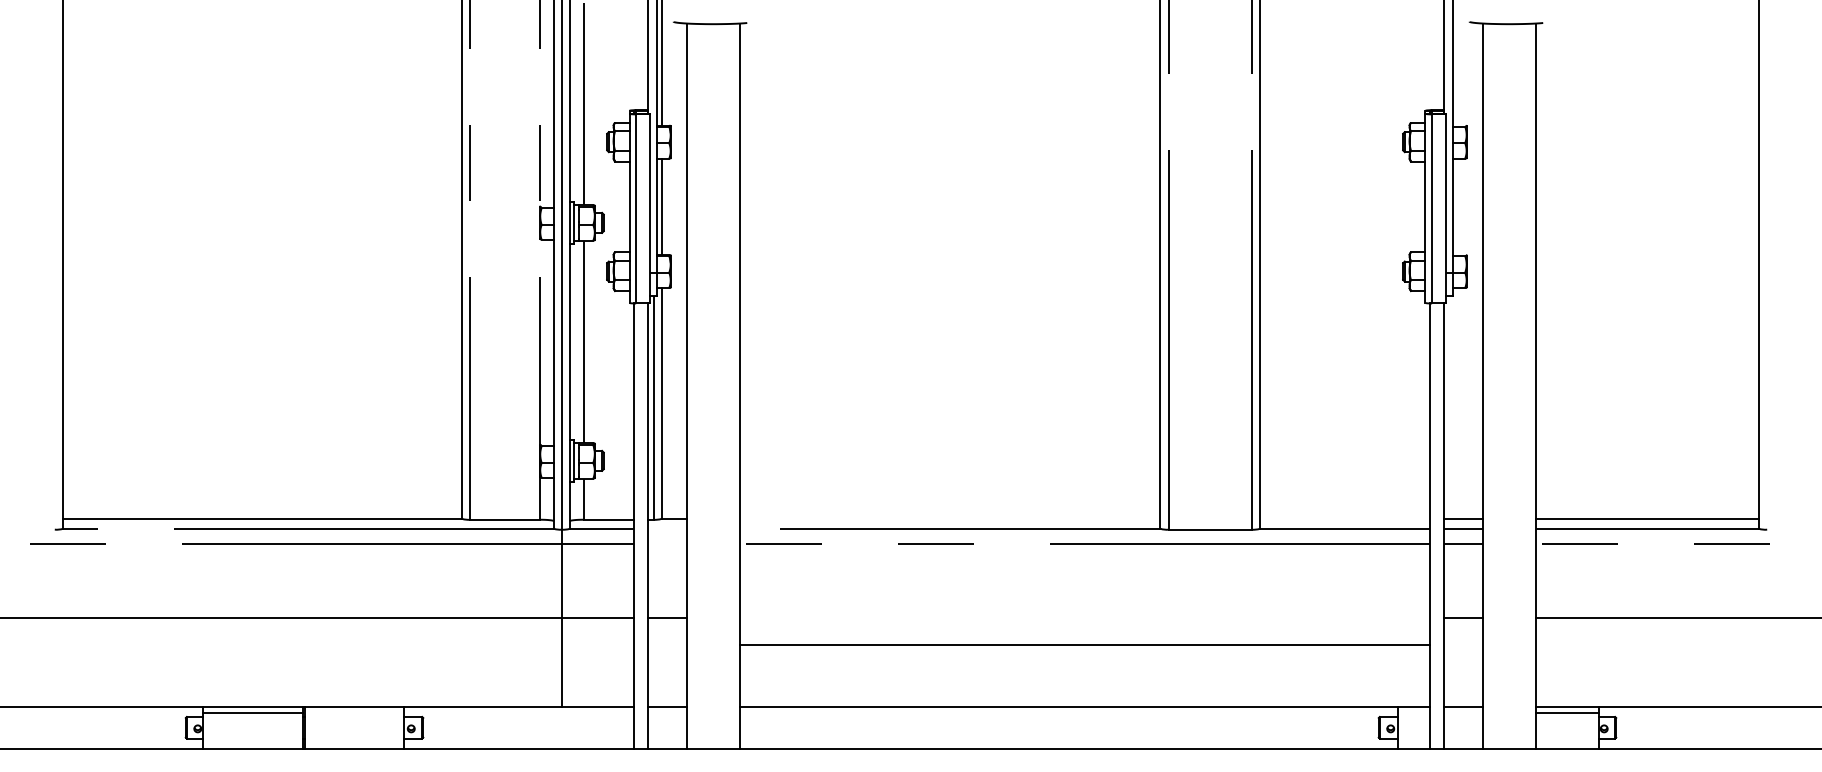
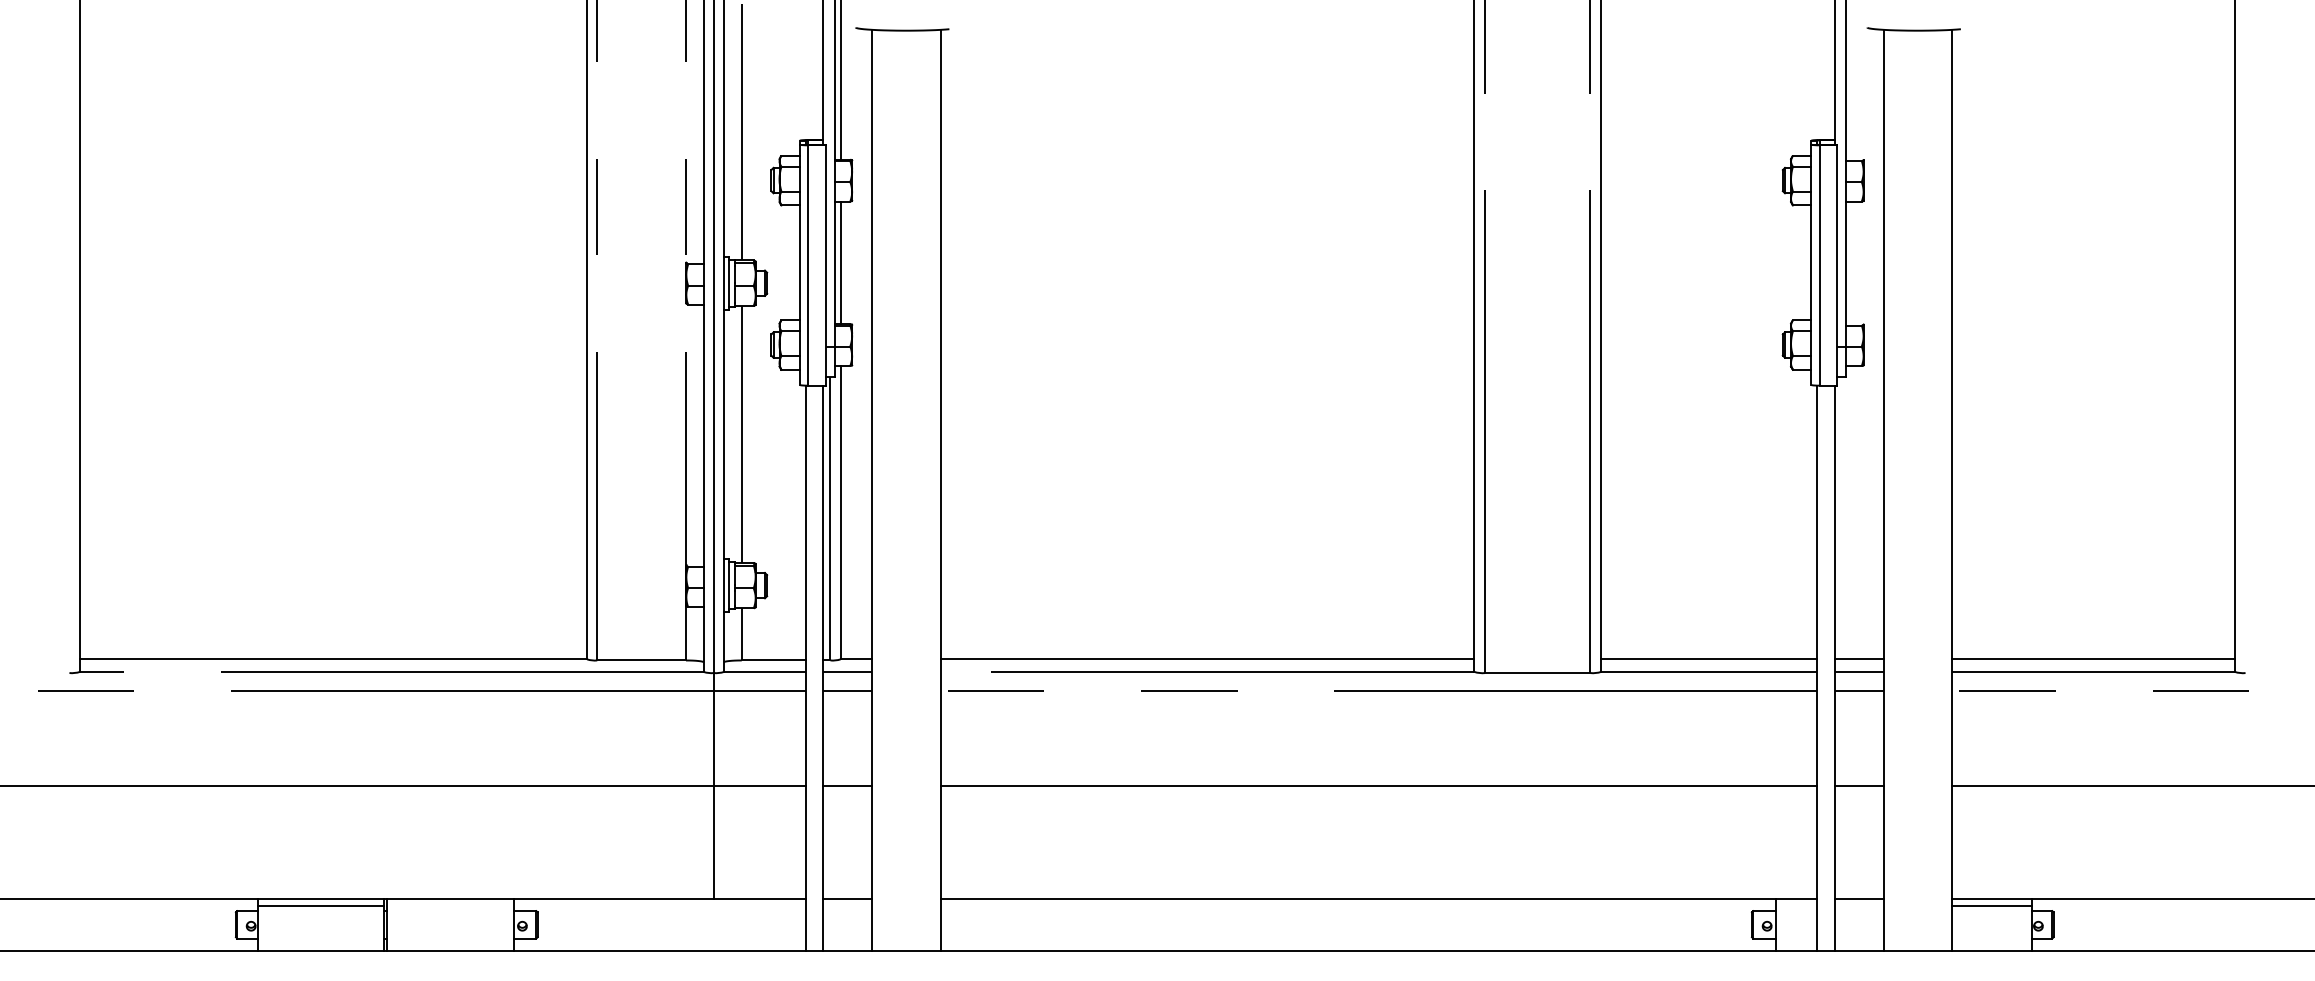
line: (950, 518) -> (1207, 659), added
line: (1345, 518) -> (1709, 659), added
line: (667, 528) -> (847, 671), added
line: (667, 544) -> (847, 691), added
line: (1084, 644) -> (1378, 785), moved

